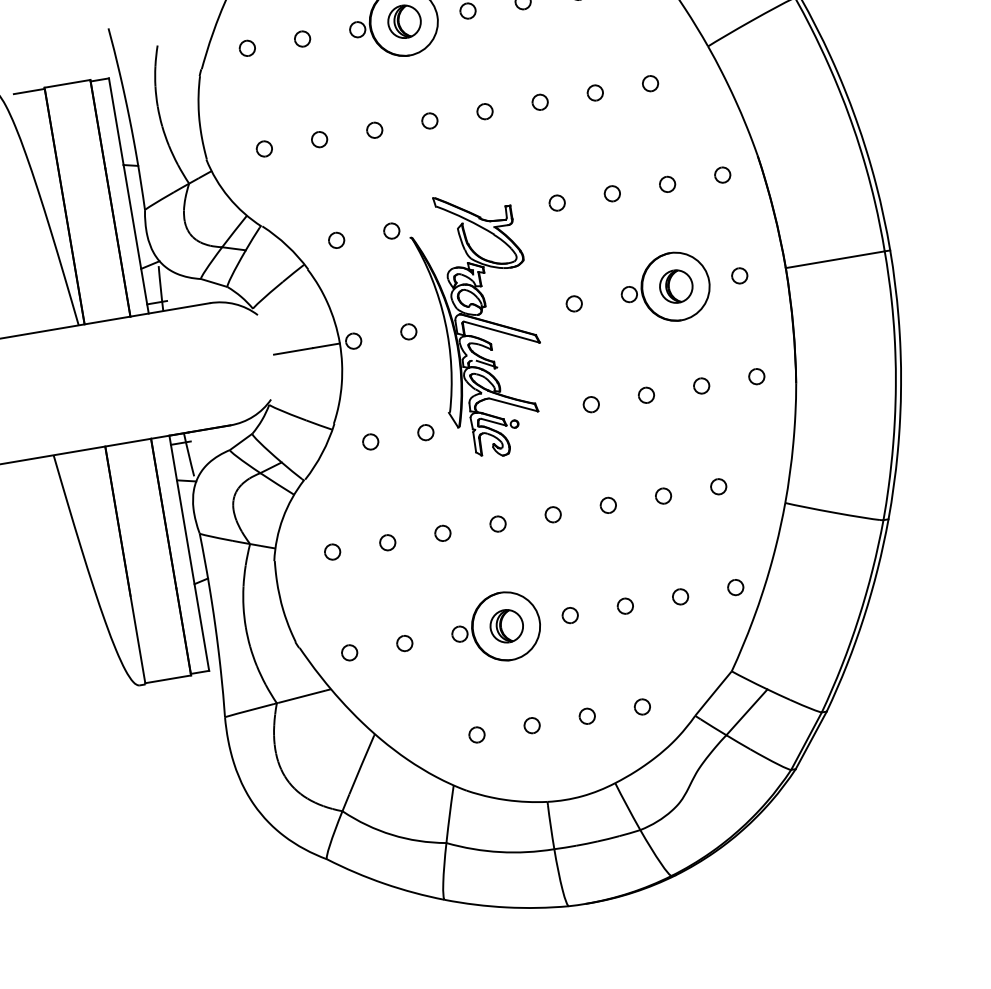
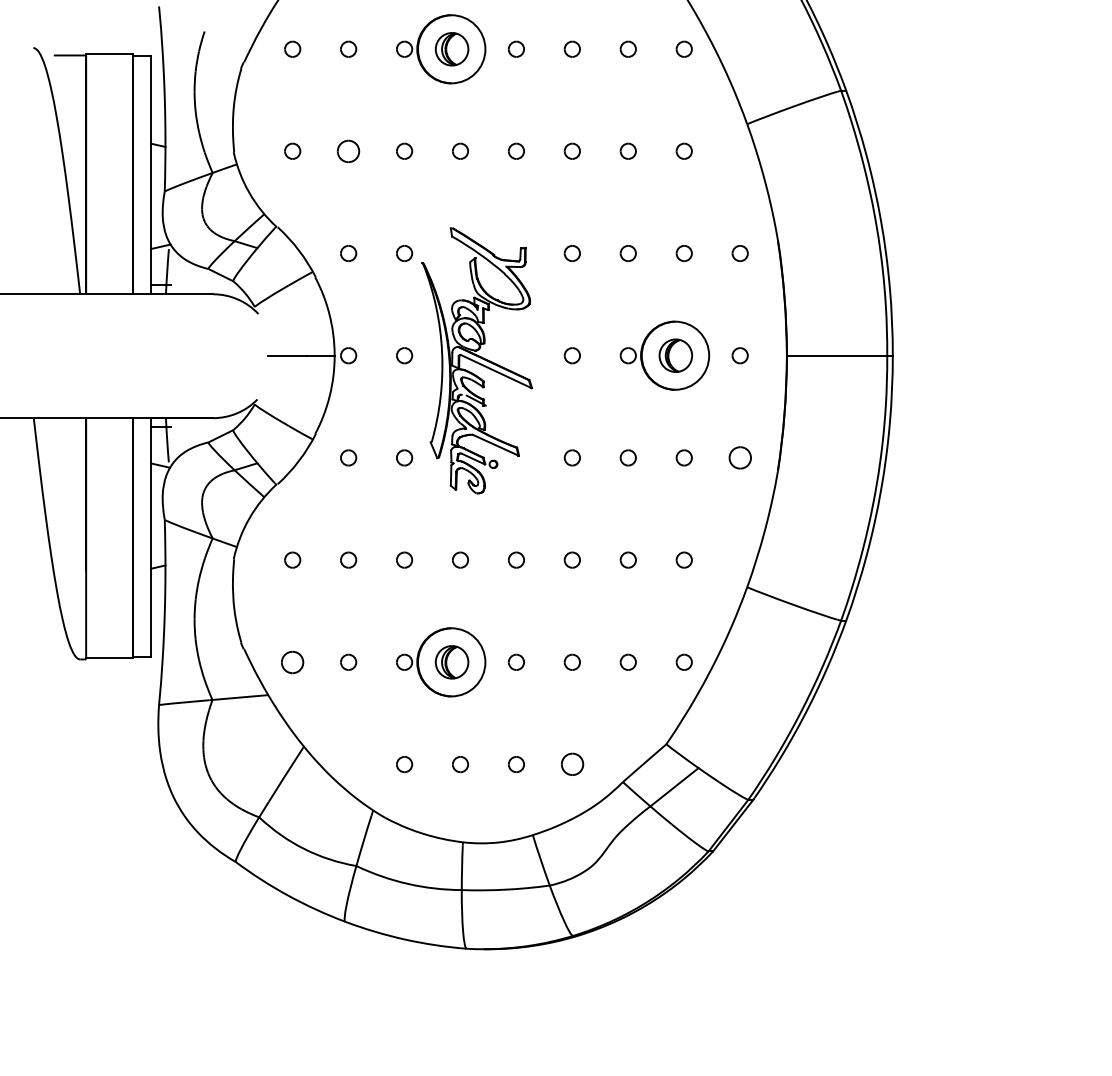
part: (319, 138) -> (348, 150), size x1.4
part: (756, 376) -> (739, 457), size x1.4
part: (349, 652) -> (292, 661), size x1.4
part: (641, 707) -> (571, 764), size x1.4

